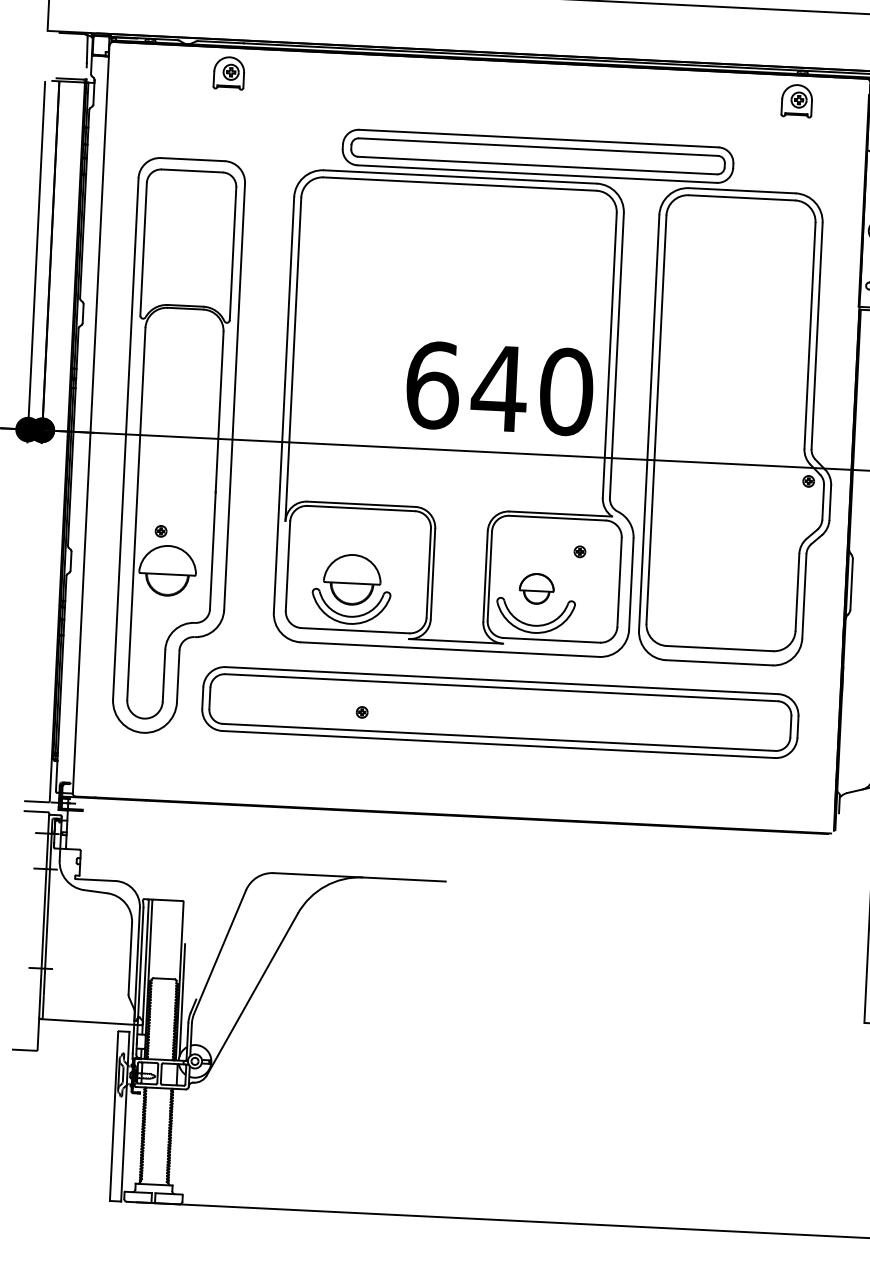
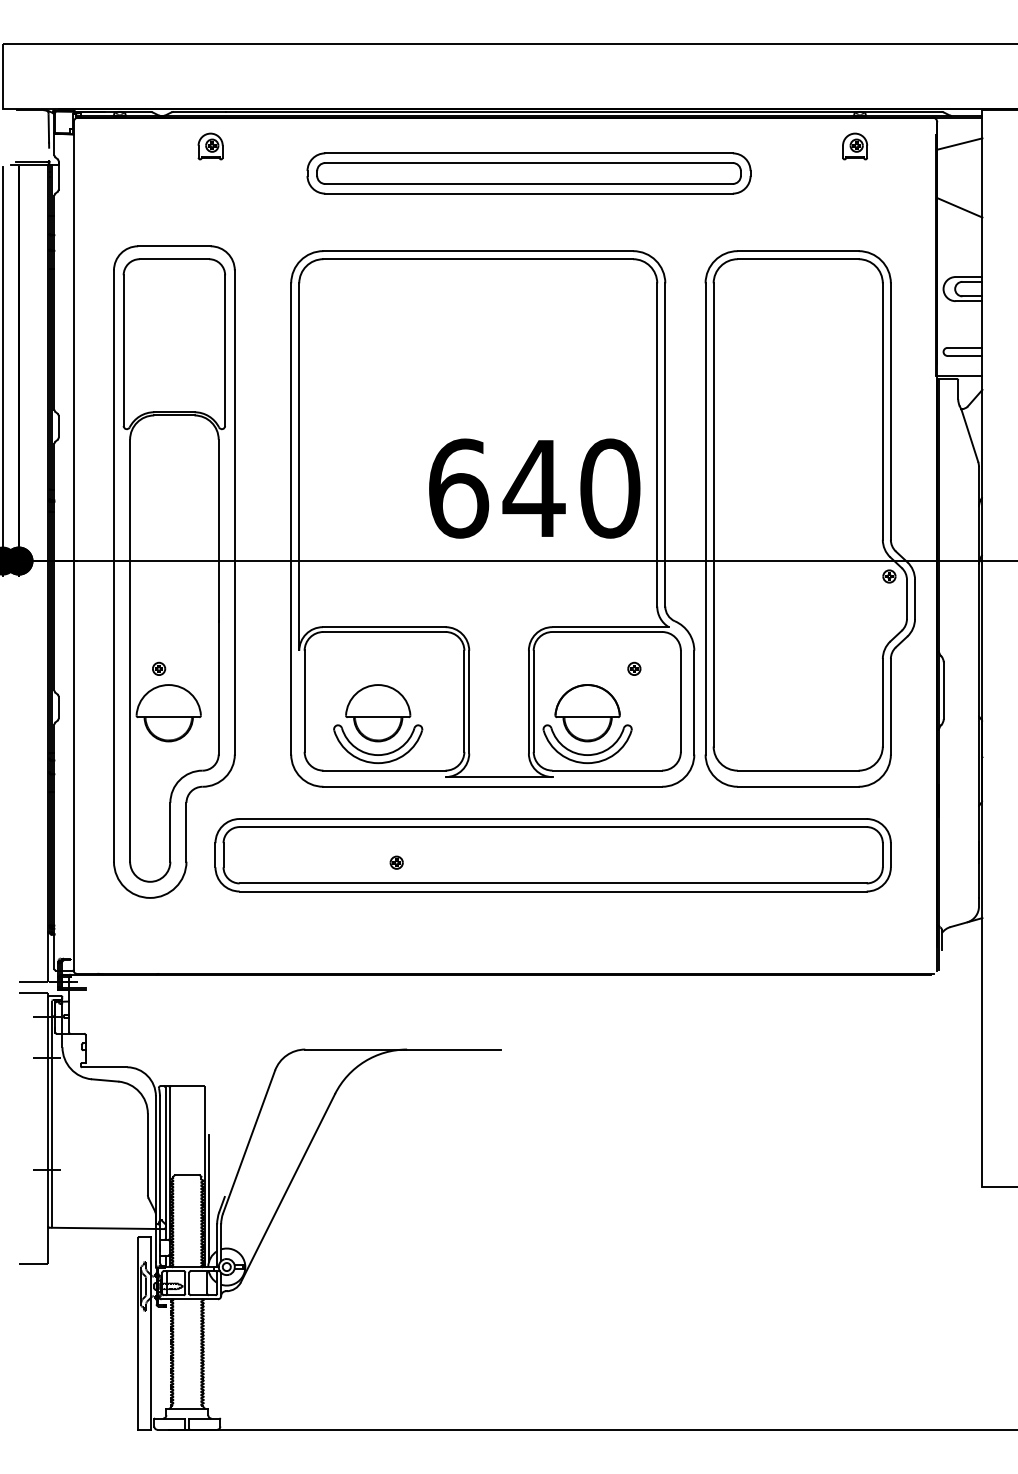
part: (228, 73) -> (210, 146), size x0.71
part: (796, 100) -> (854, 146), size x0.71
part: (537, 156) -> (528, 173), moved
part: (536, 589) -> (587, 713), size x1.67

